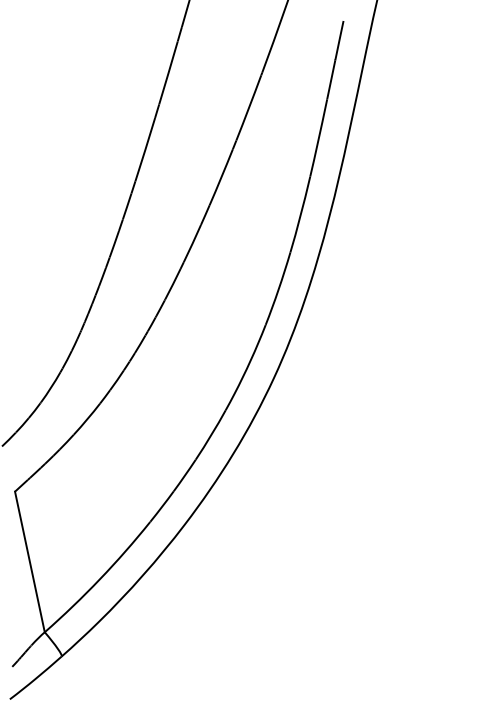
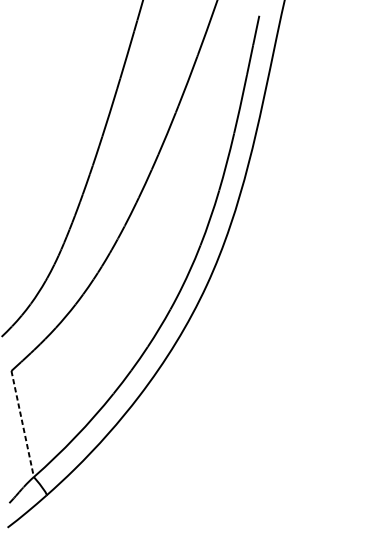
line: (29, 561) -> (22, 423), solid -> dashed

